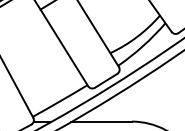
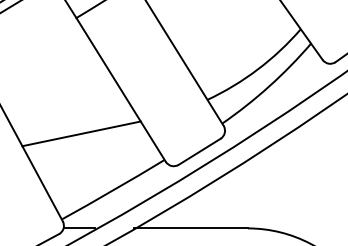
line: (42, 70) -> (80, 132), added

